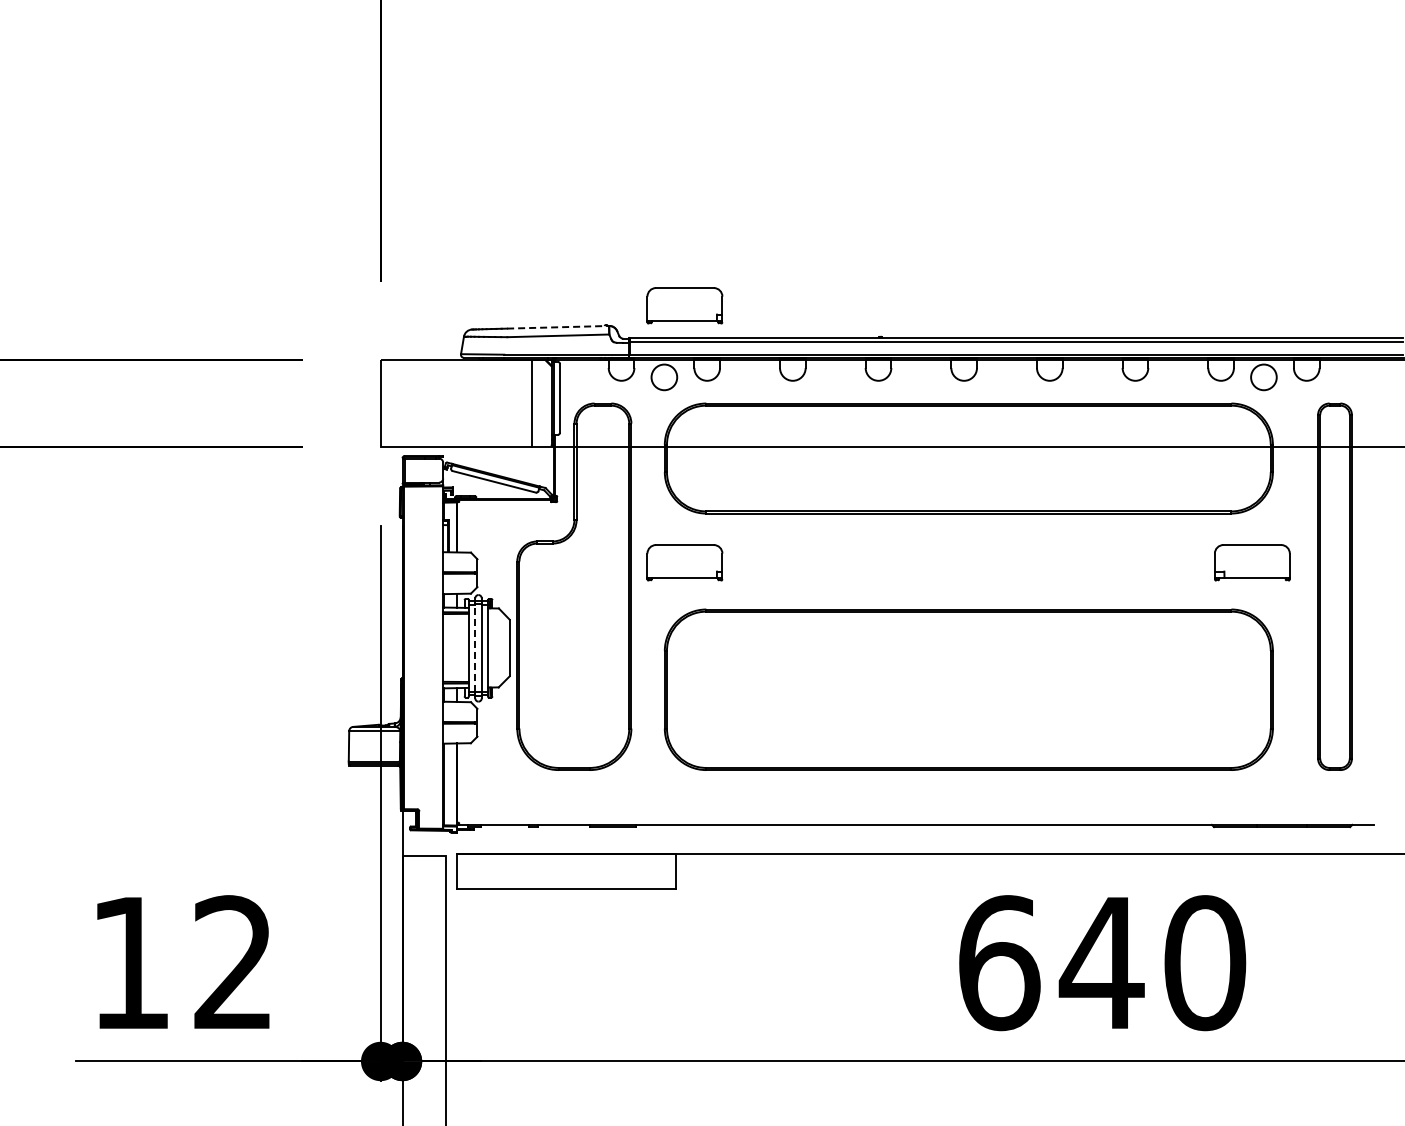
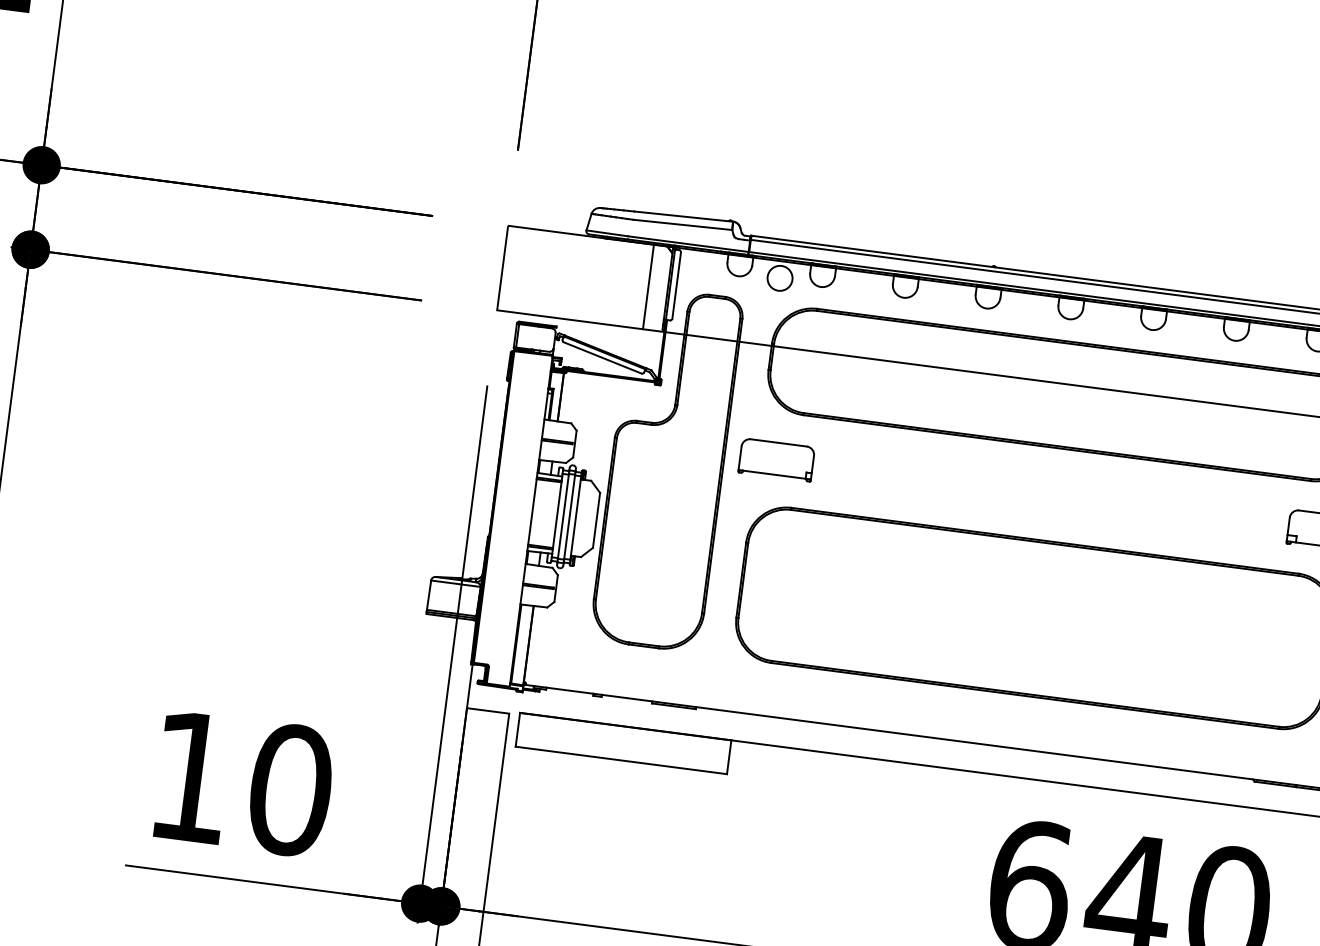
part: (684, 305) -> (808, 211), removed
line: (558, 327) -> (684, 216), dashed -> solid
line: (475, 648) -> (563, 516), dashed -> solid
text: (233, 963) -> (290, 790), 12 -> 10

